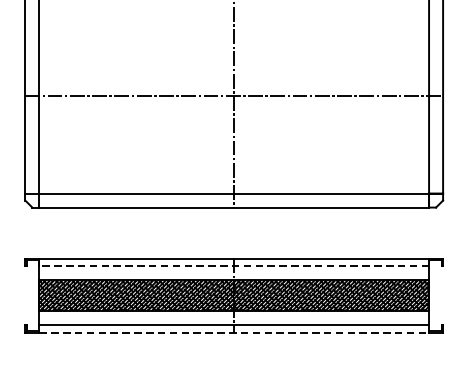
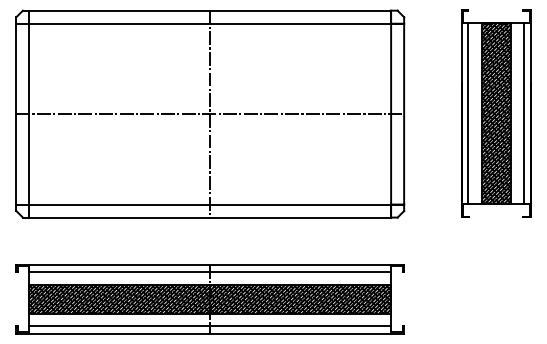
line: (234, 266) -> (210, 272), dashed -> solid
line: (234, 332) -> (210, 333), dashed -> solid

